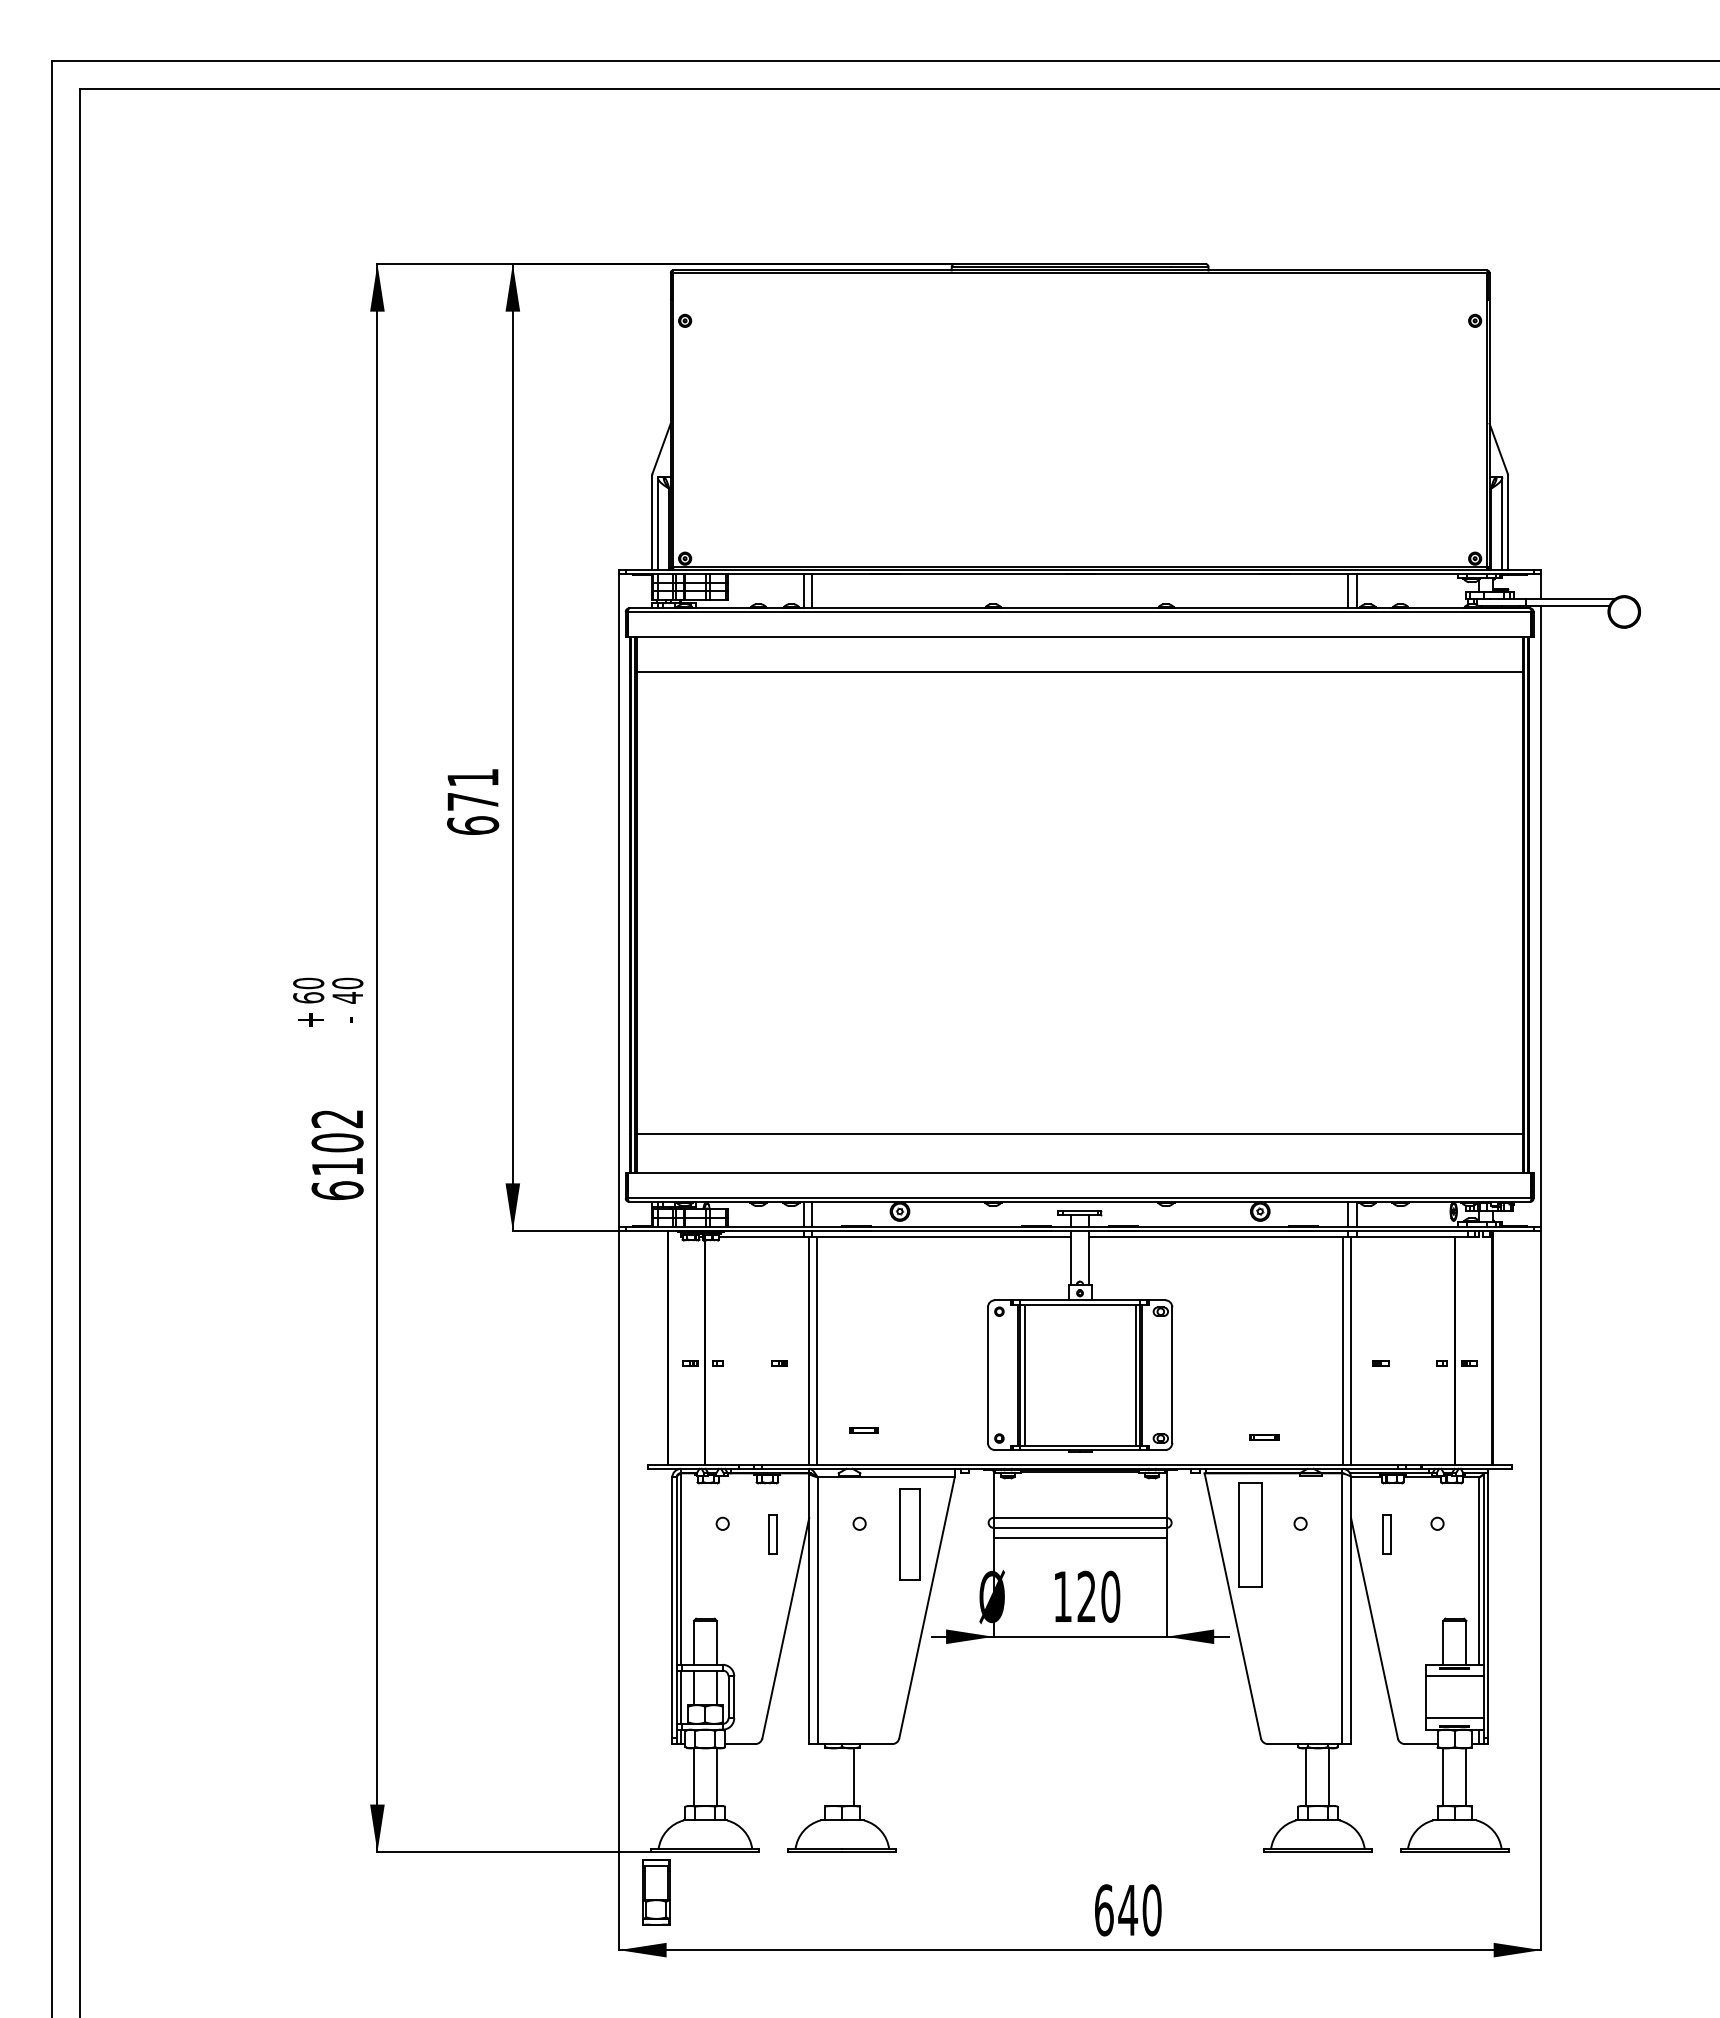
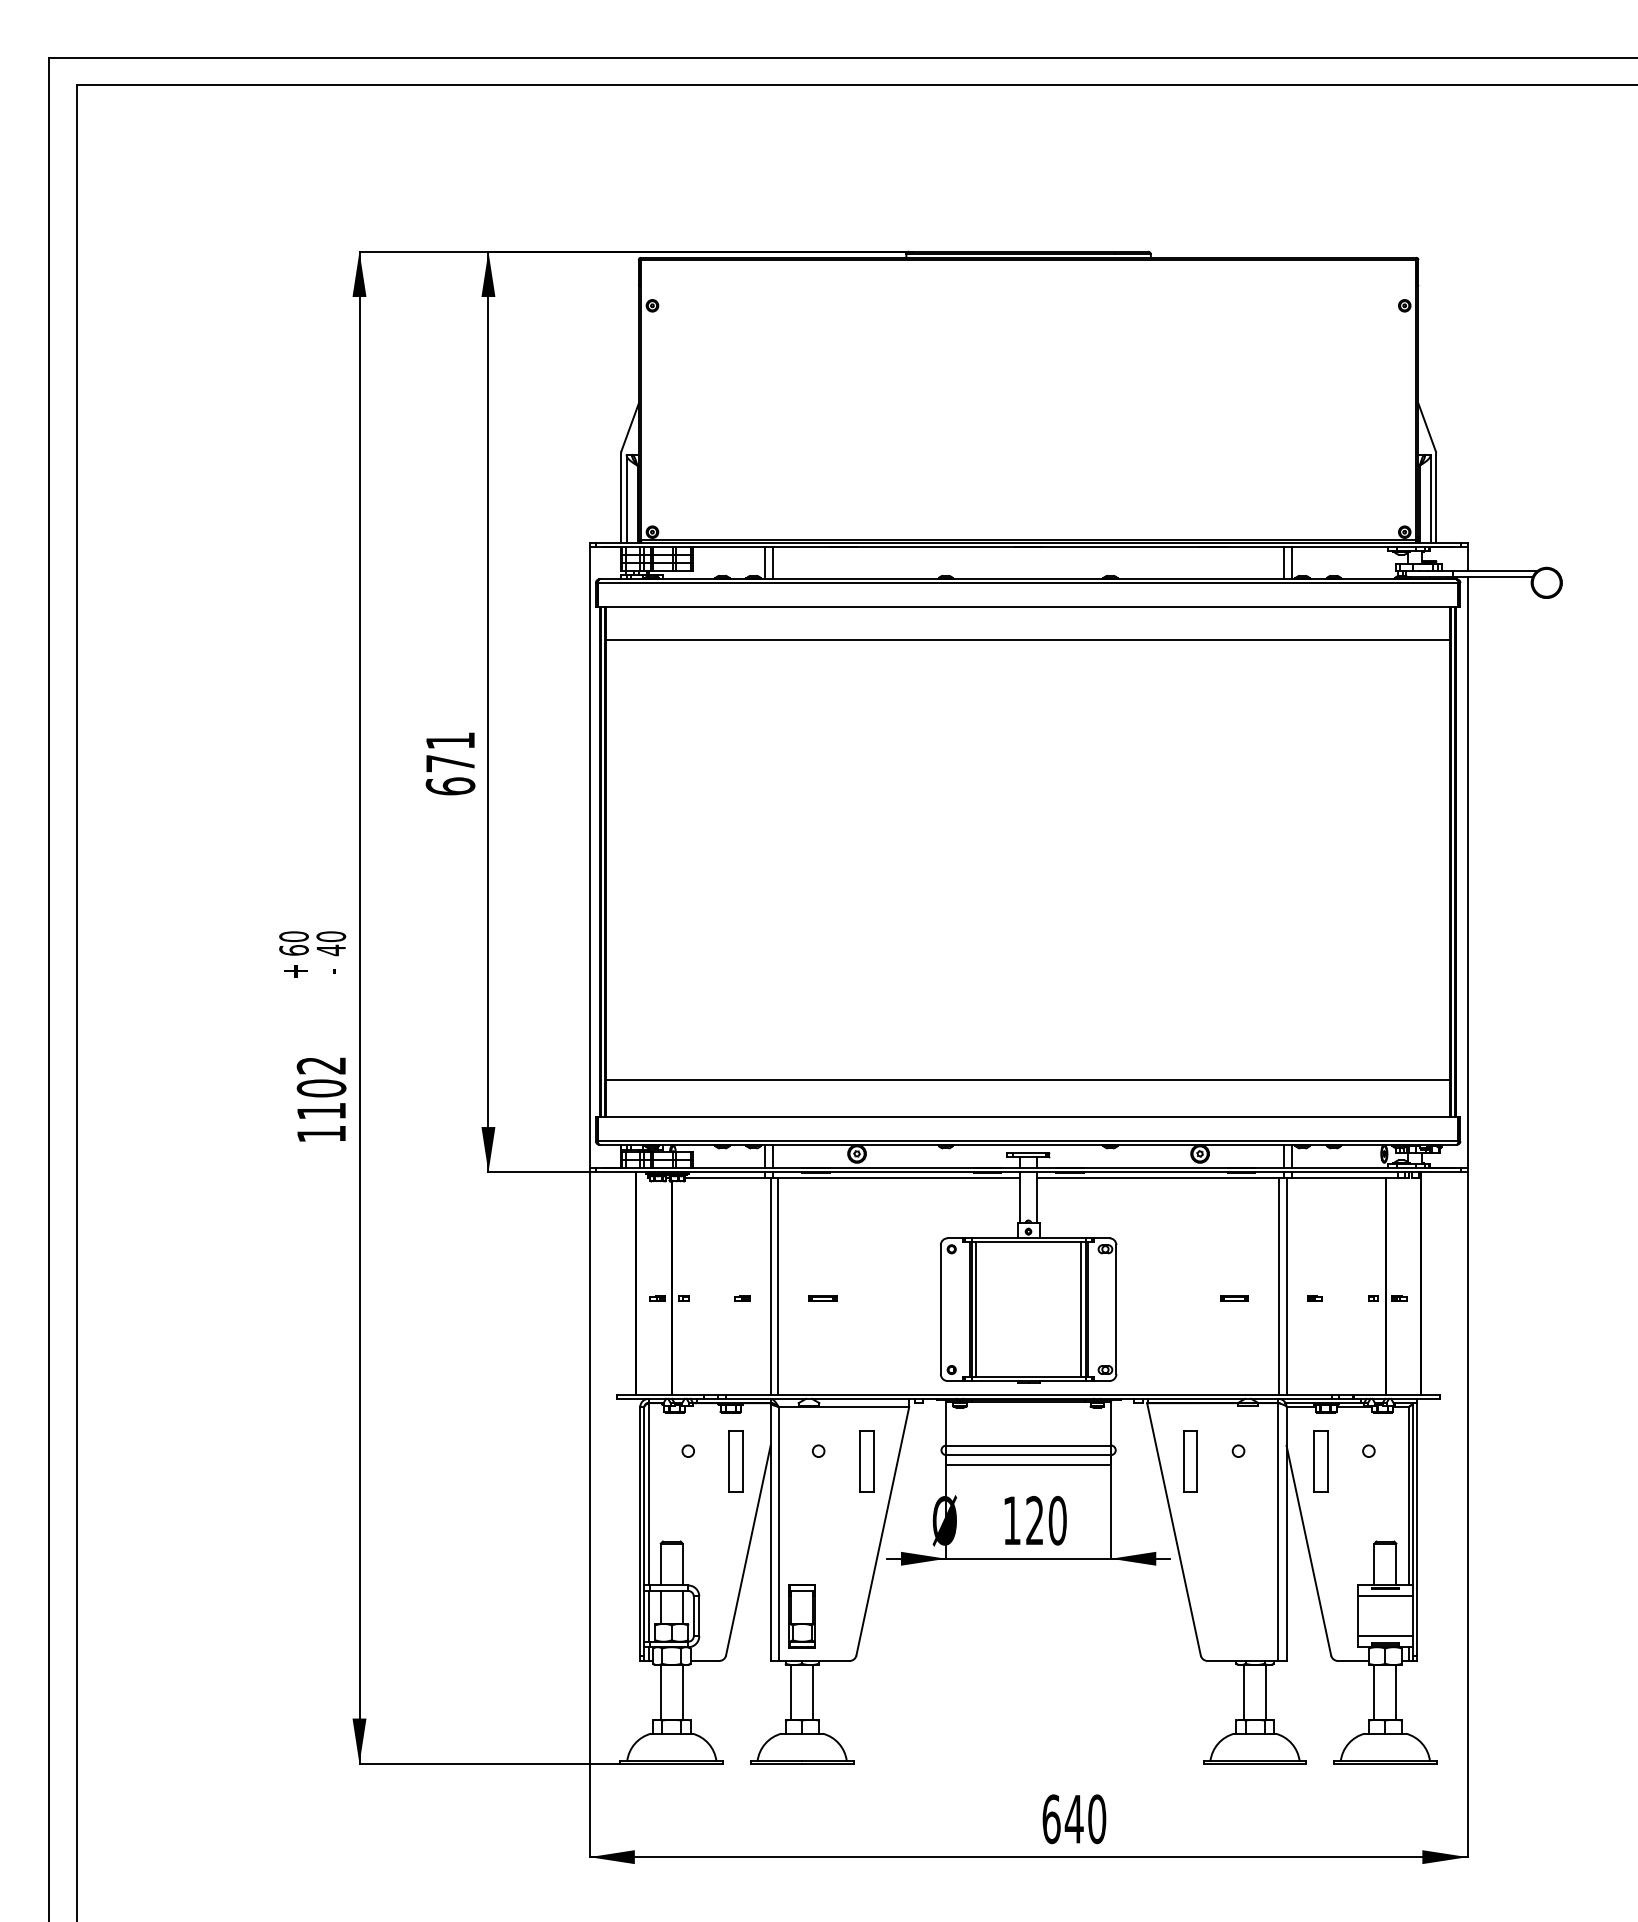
text: (337, 1190) -> (321, 1133), 6102 -> 1102
part: (863, 1430) -> (822, 1298), moved
part: (1264, 1437) -> (1234, 1298), moved
part: (772, 1534) -> (735, 1461), size x1.67
part: (909, 1534) -> (866, 1461), size x0.71
part: (1249, 1534) -> (1189, 1461), size x0.62
part: (1386, 1534) -> (1320, 1461), size x1.67
line: (830, 1777) -> (790, 1692), added
part: (656, 1892) -> (802, 1616), moved

